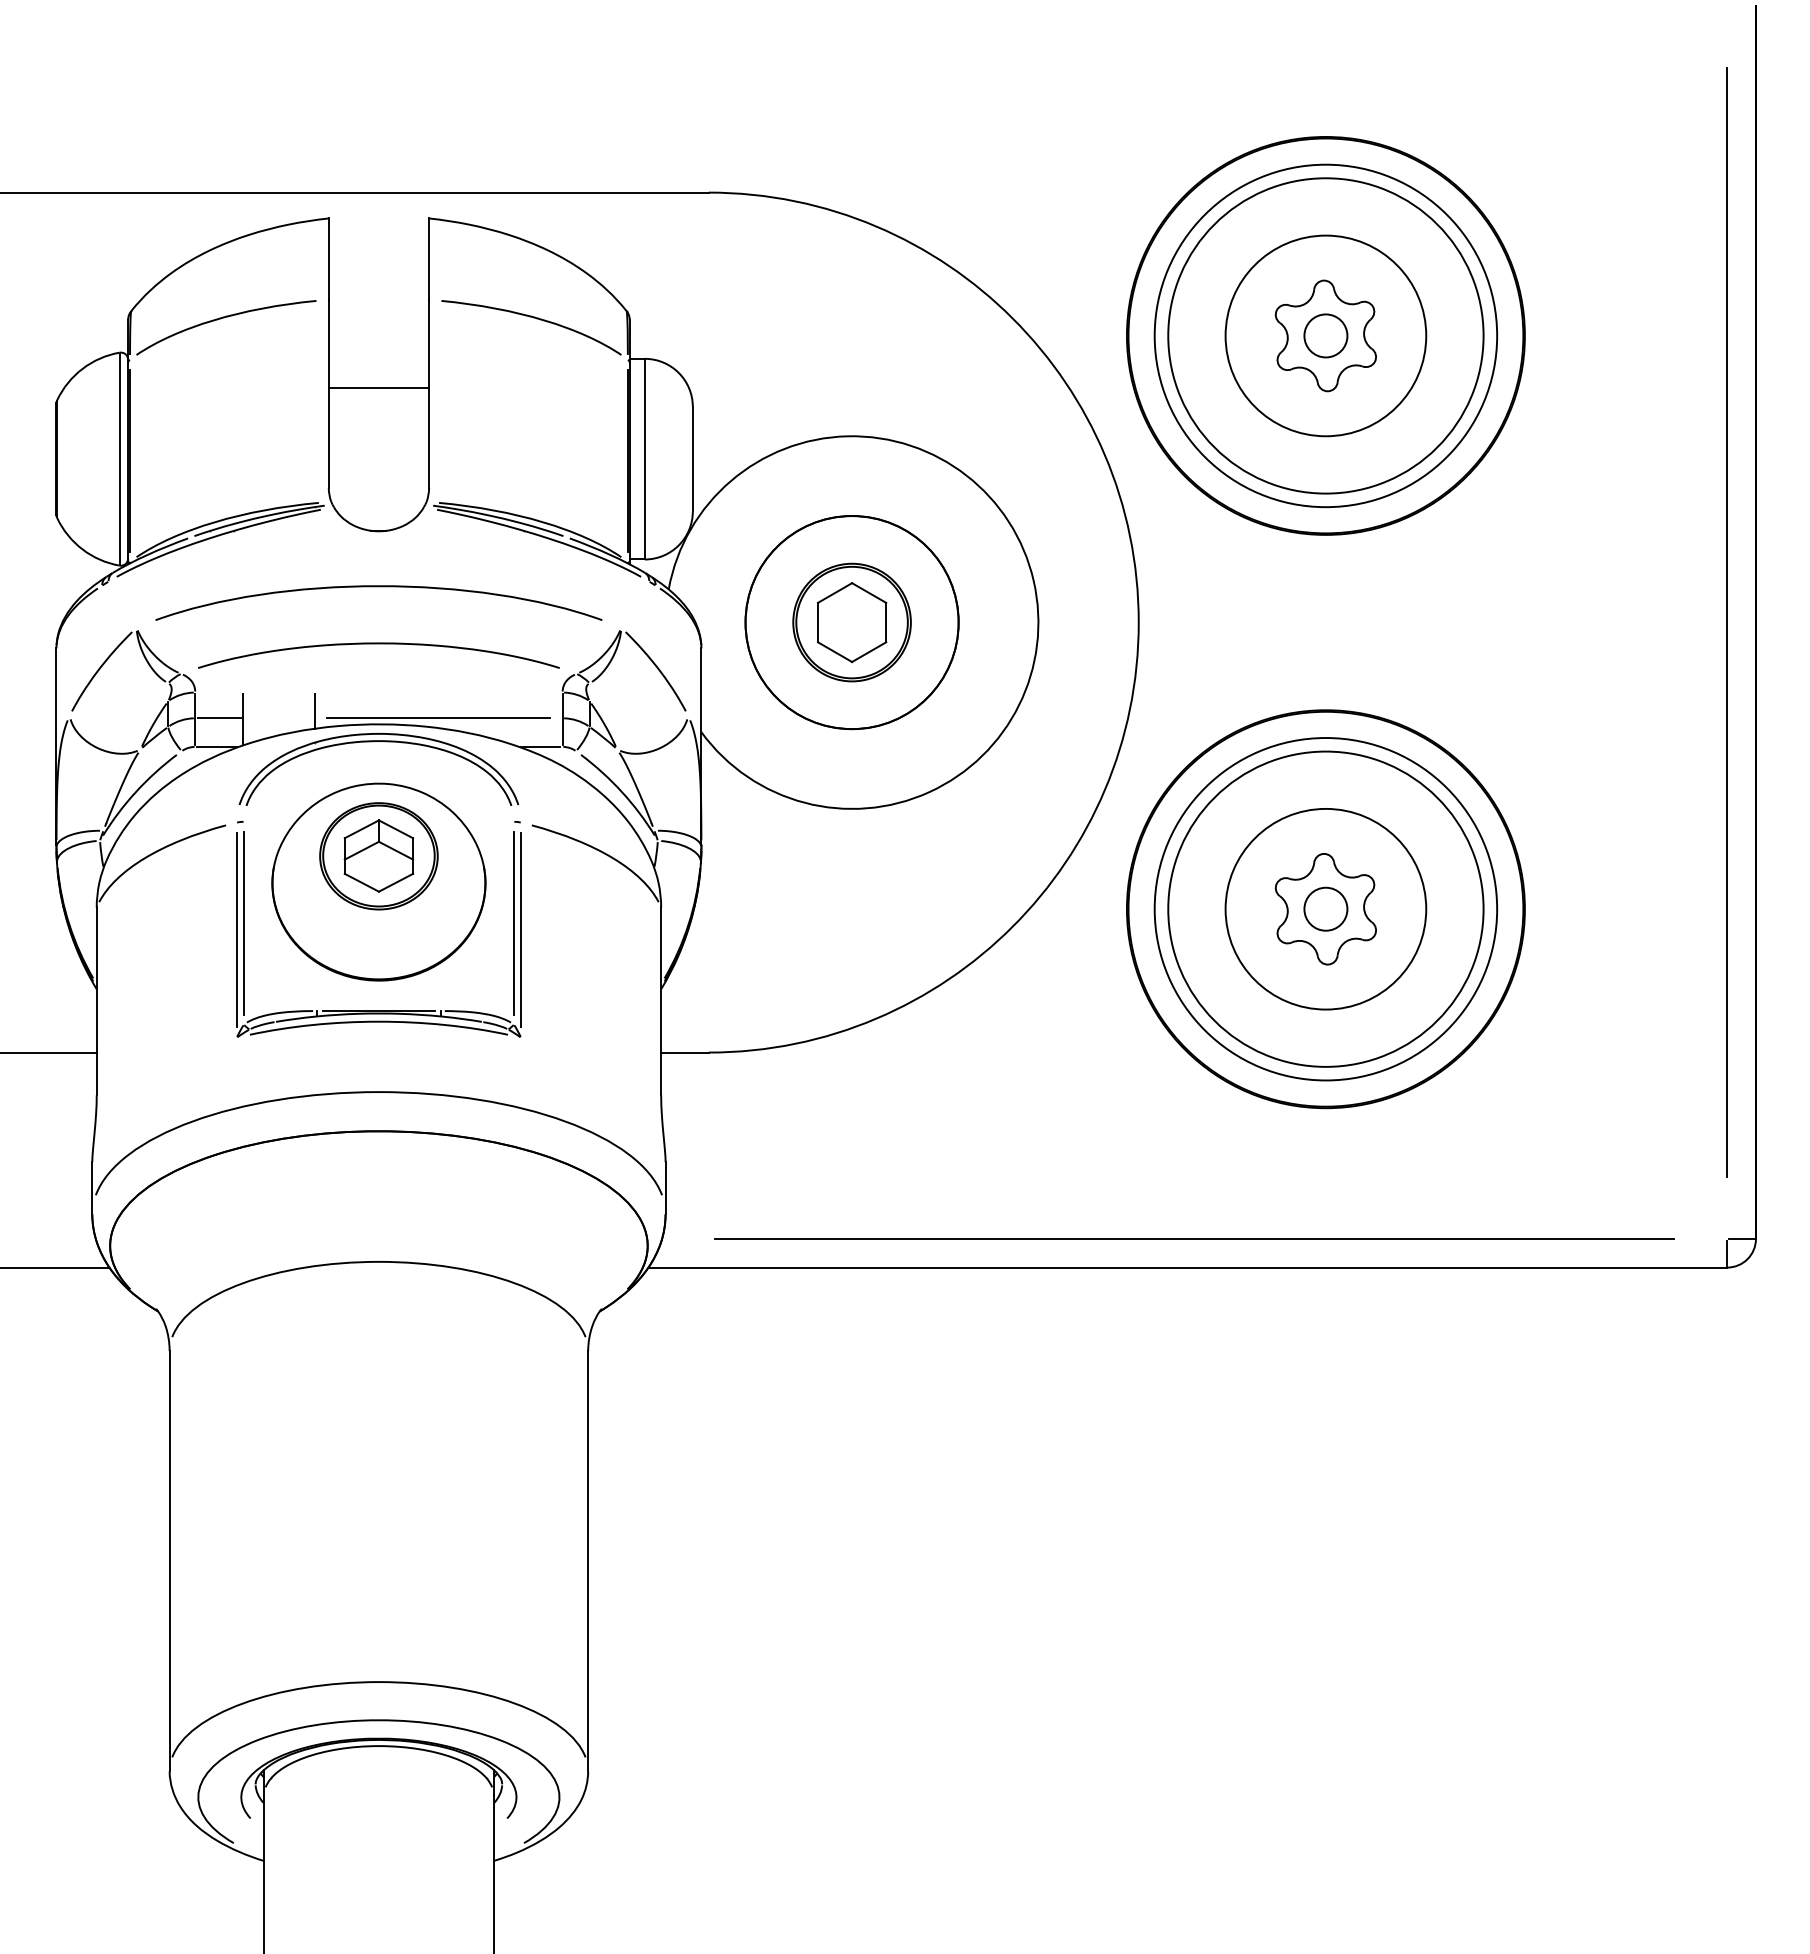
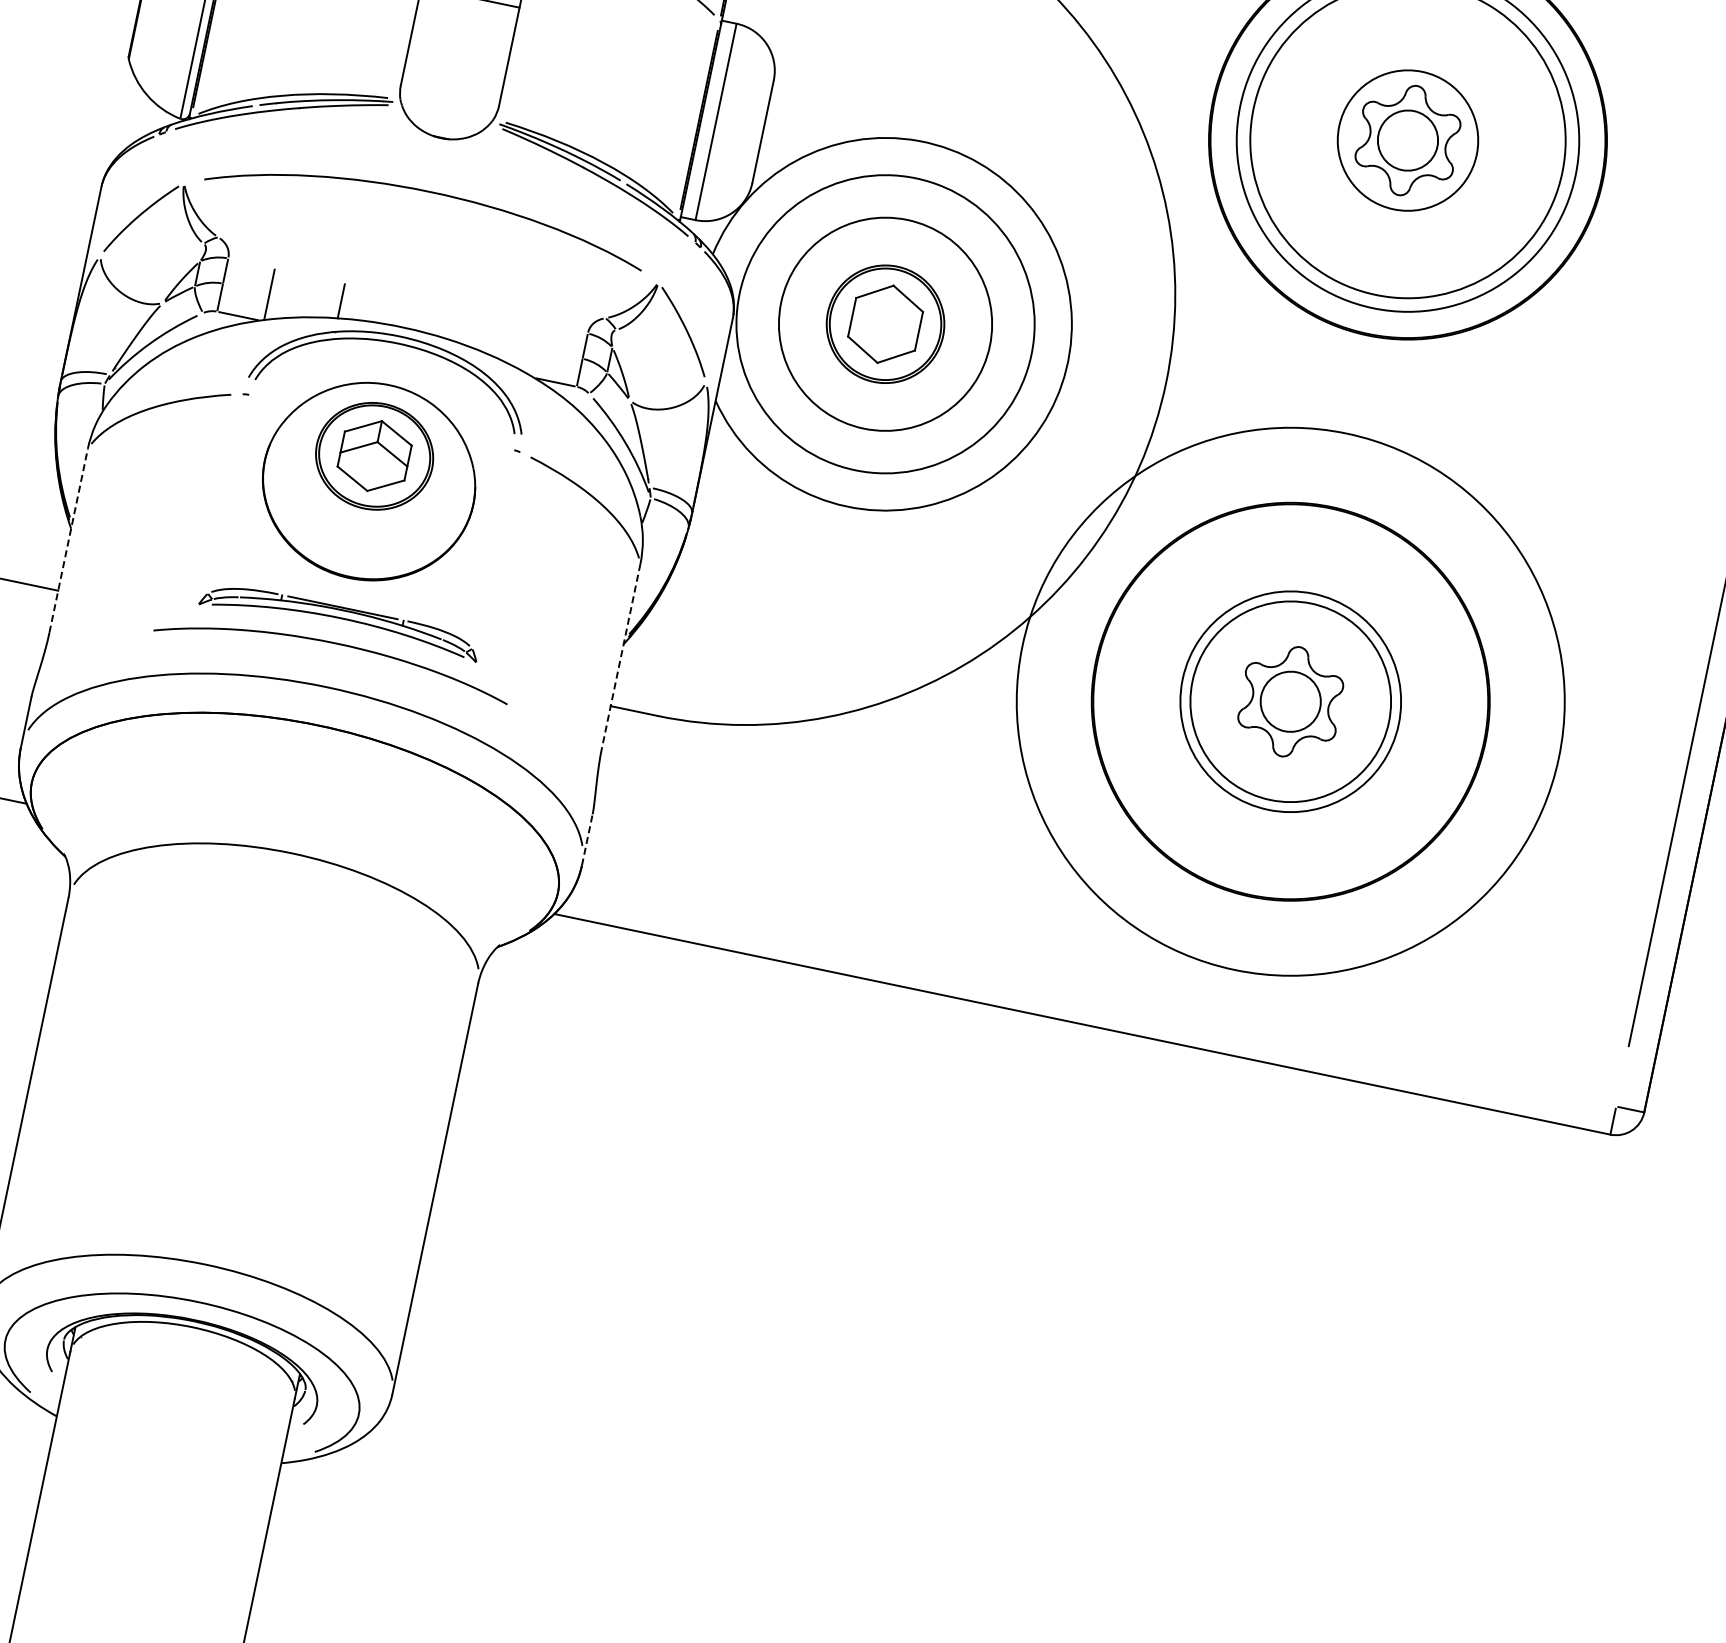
circle: (1325, 335) -> (1407, 140), size x0.7
circle: (1325, 335) -> (1407, 140), size x1.4
circle: (851, 622) -> (884, 324), size x1.4
curve: (378, 644) -> (334, 644), moved
line: (218, 718) -> (245, 288), removed
line: (438, 718) -> (461, 333), removed
circle: (1325, 908) -> (1290, 700), size x0.7
circle: (1325, 908) -> (1290, 700), size x1.4
circle: (1325, 909) -> (1290, 701), size x1.6
line: (243, 922) -> (228, 493), removed
line: (513, 922) -> (492, 548), removed
line: (236, 930) -> (220, 499), removed
line: (521, 930) -> (498, 558), removed
line: (96, 1001) -> (68, 540), solid -> dashed
line: (661, 1001) -> (621, 656), solid -> dashed
line: (665, 1187) -> (587, 839), solid -> dashed
line: (1194, 1238) -> (1094, 997), removed

